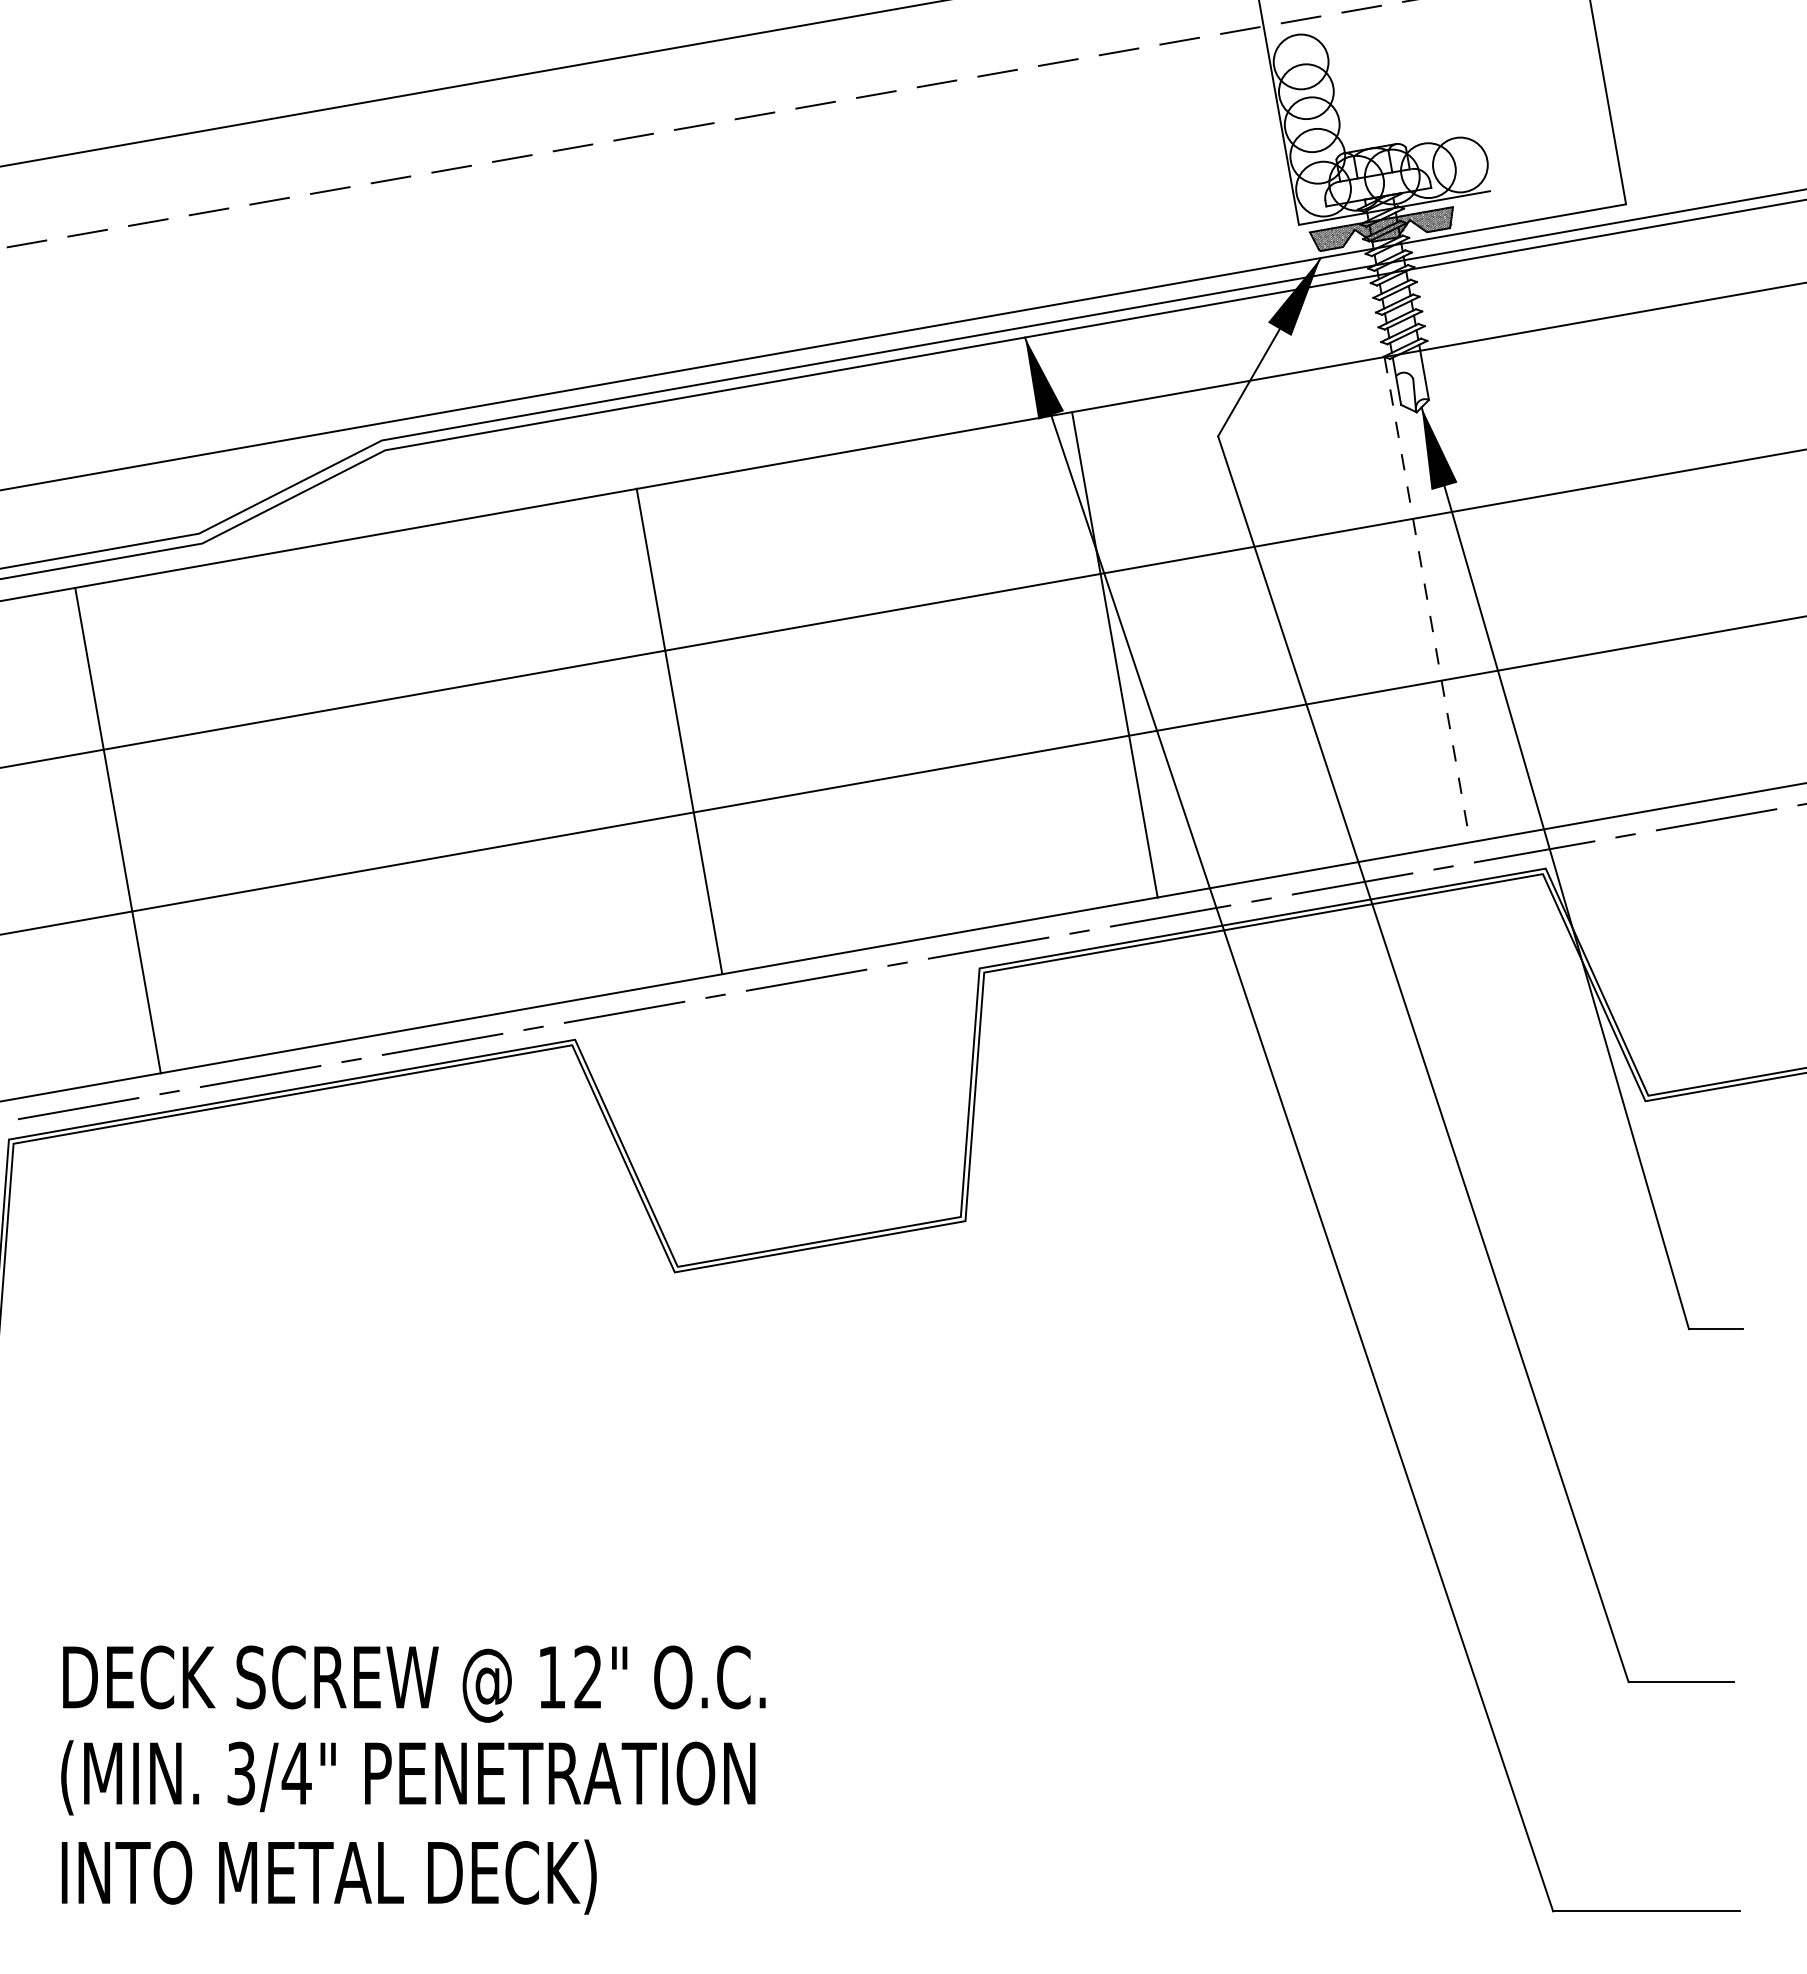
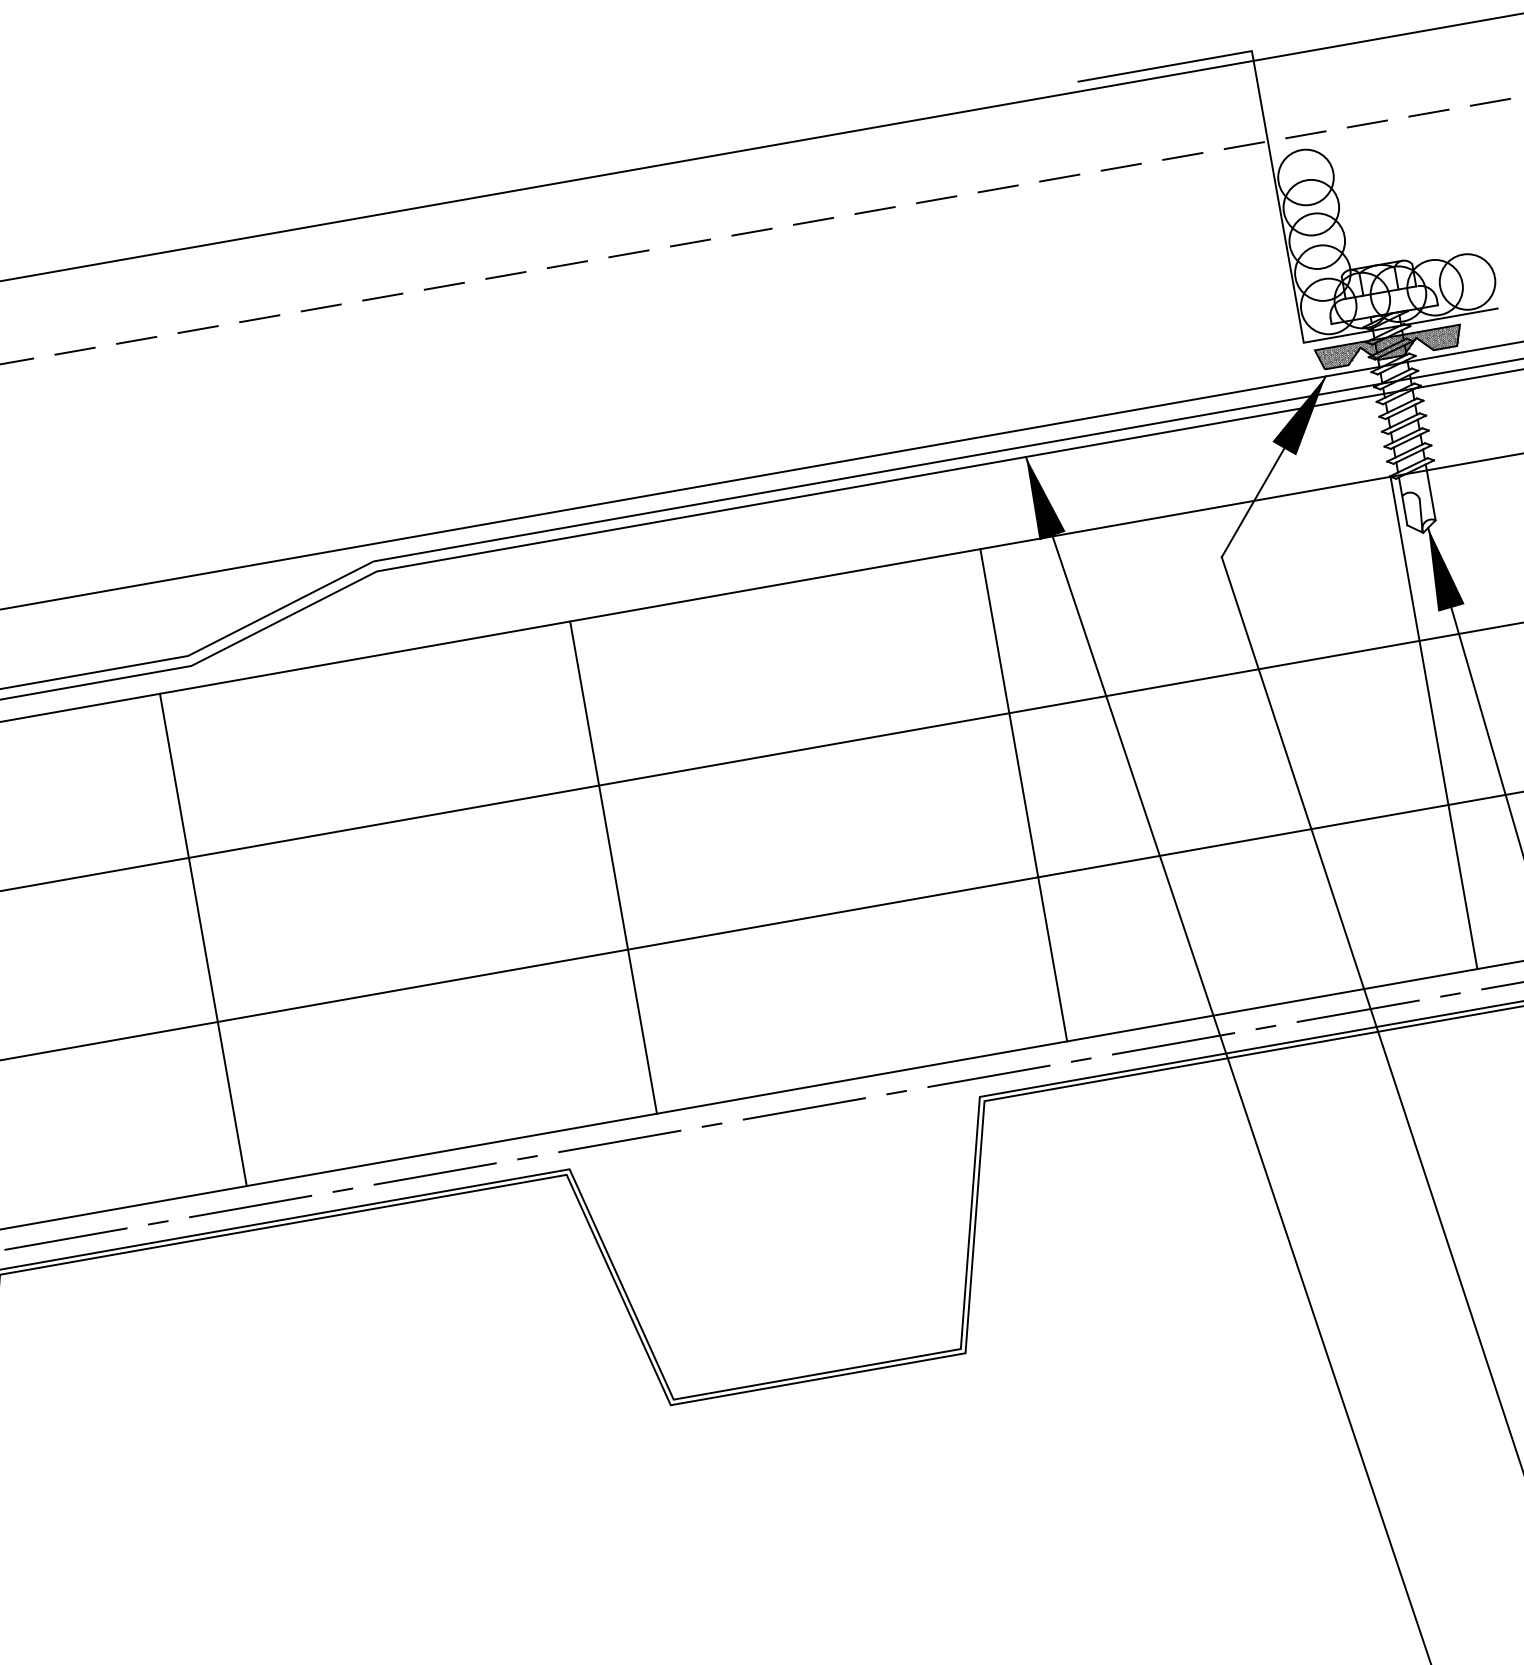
line: (1427, 600) -> (1434, 723), dashed -> solid
line: (1114, 654) -> (1023, 794), moved
line: (679, 731) -> (613, 867), moved
line: (117, 830) -> (202, 939), moved

